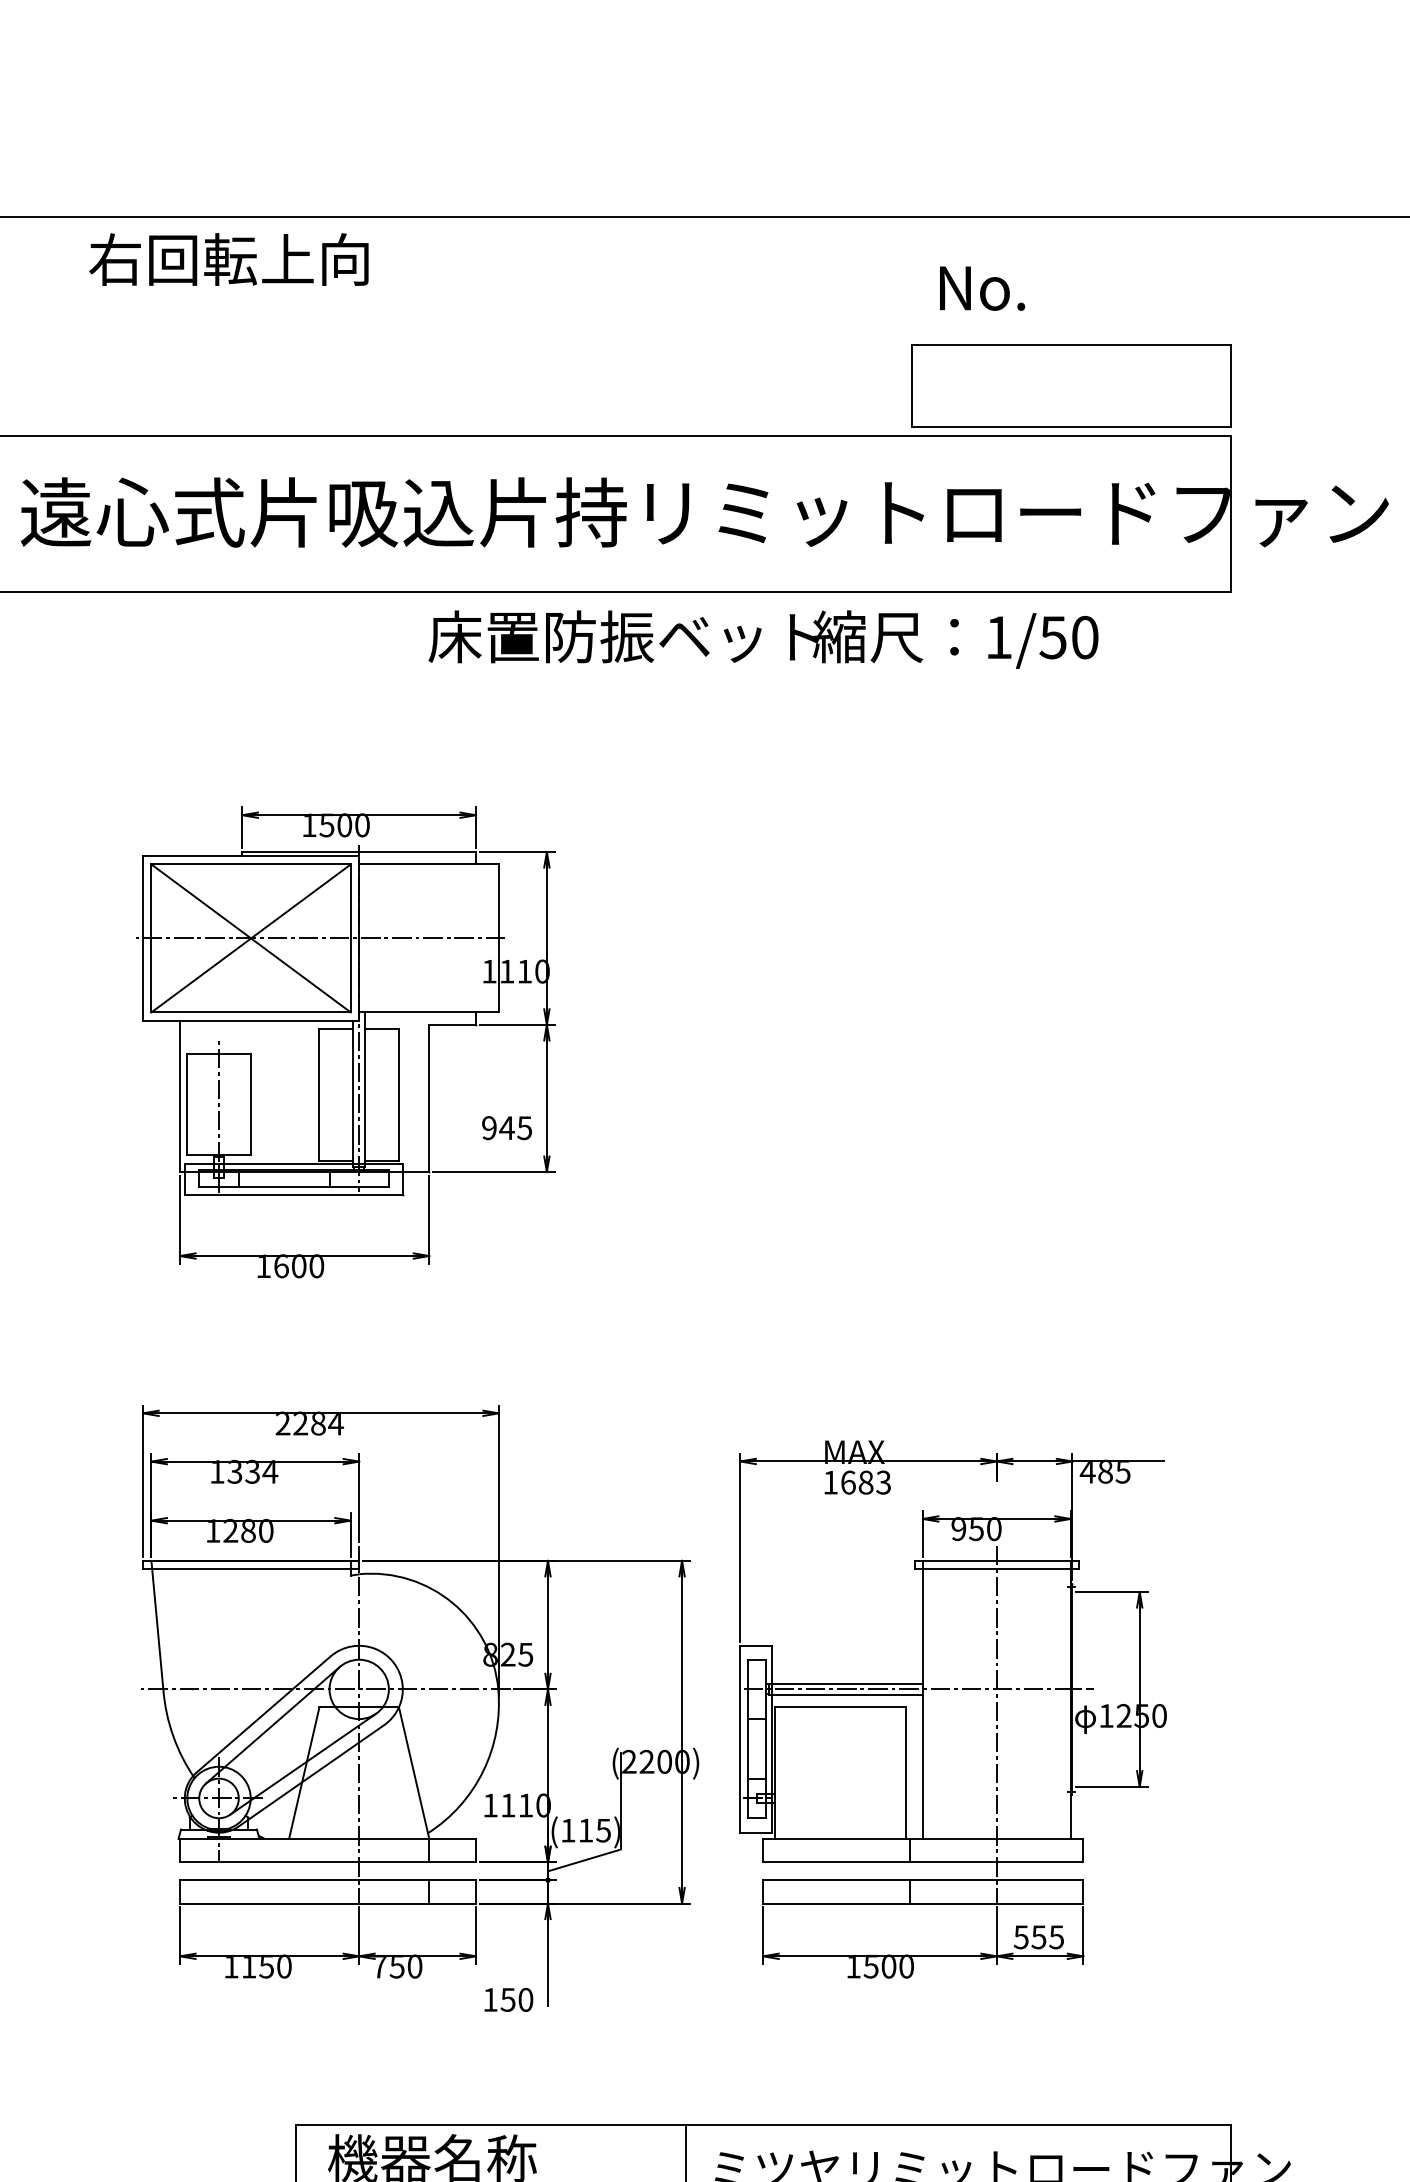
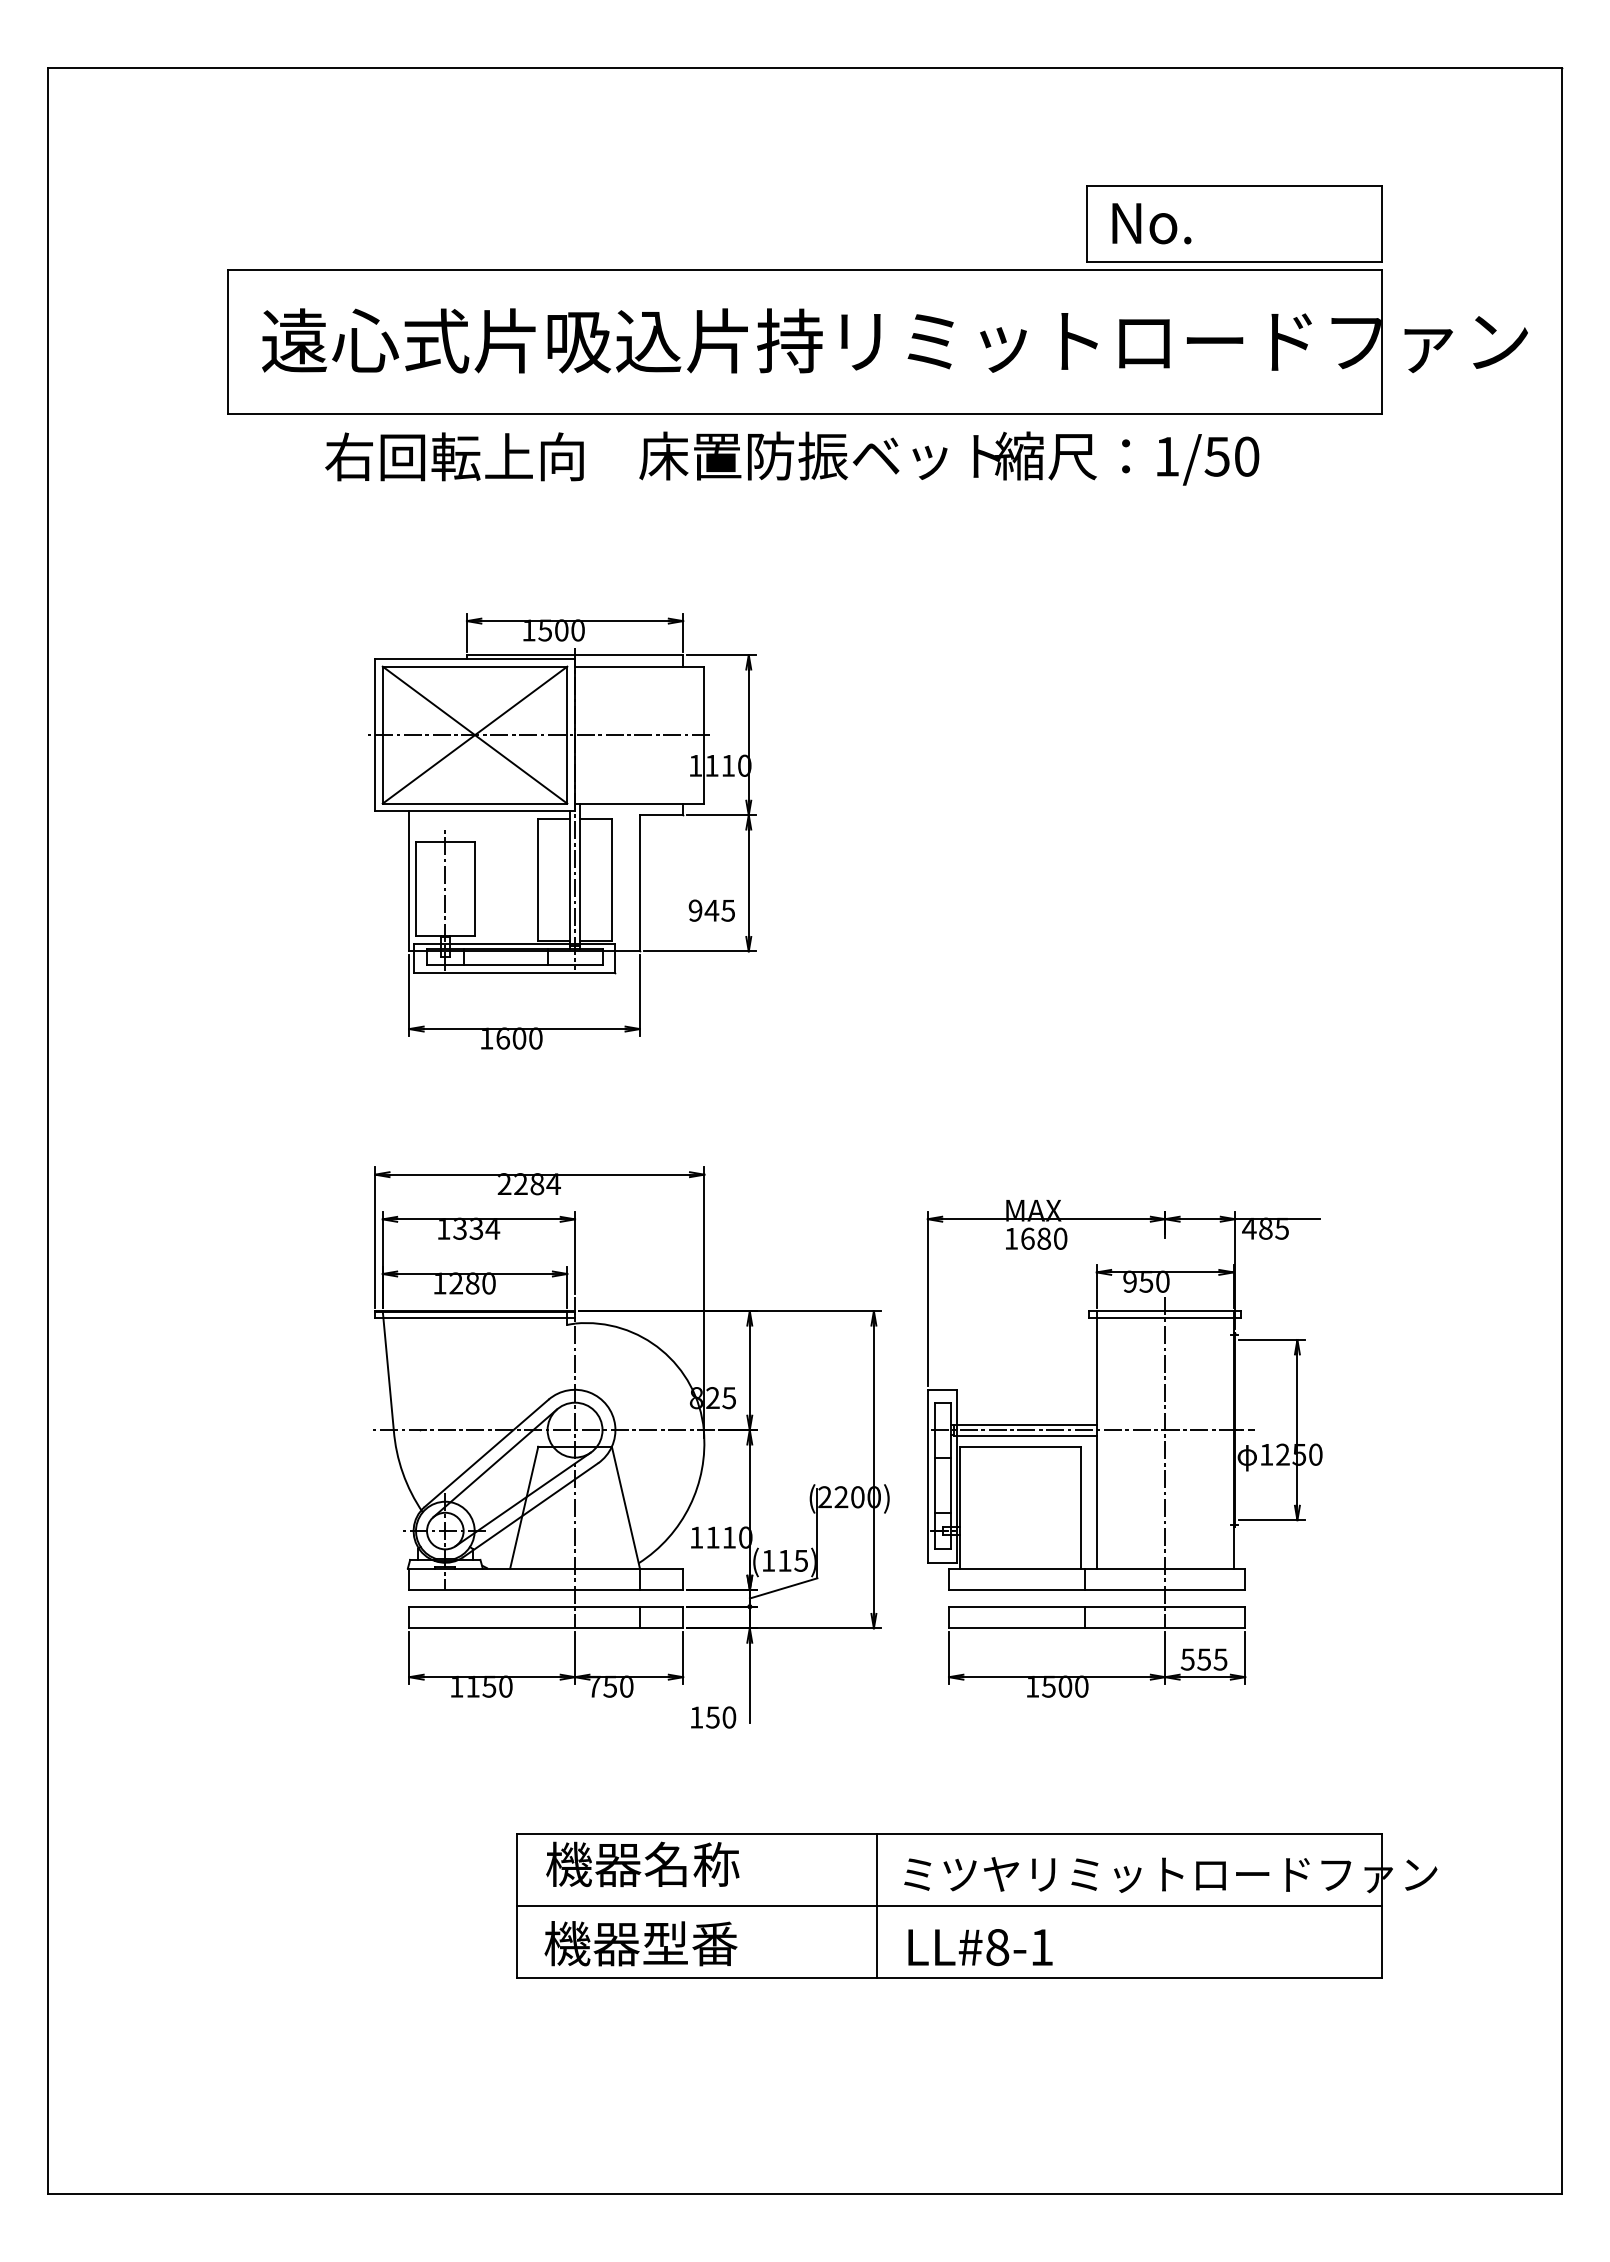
text: (228, 259) -> (454, 456), moved
text: (982, 288) -> (1151, 223), moved
text: (883, 1482) -> (1060, 1238), 1683 -> 1680

